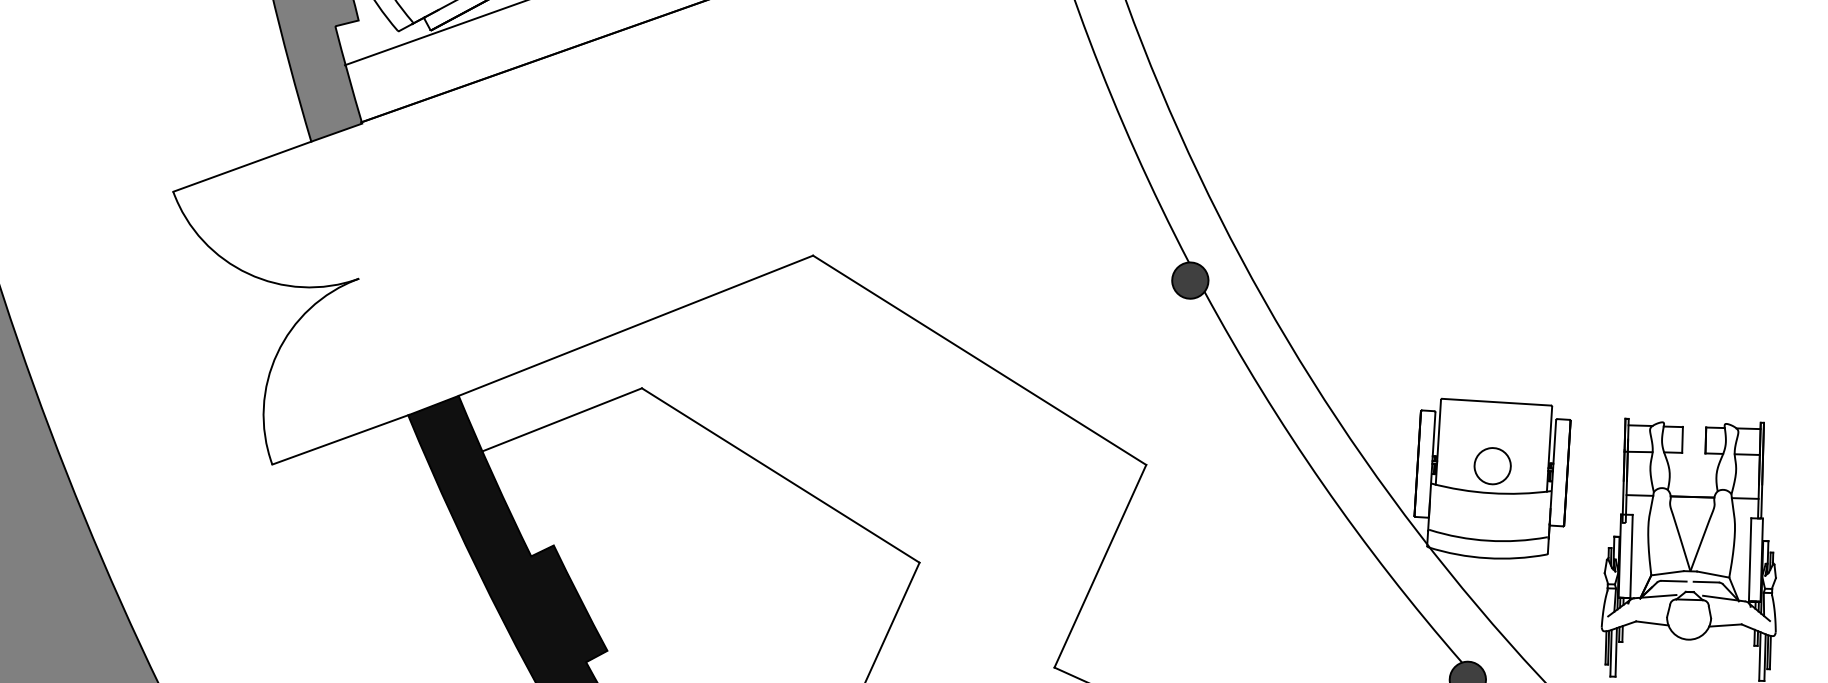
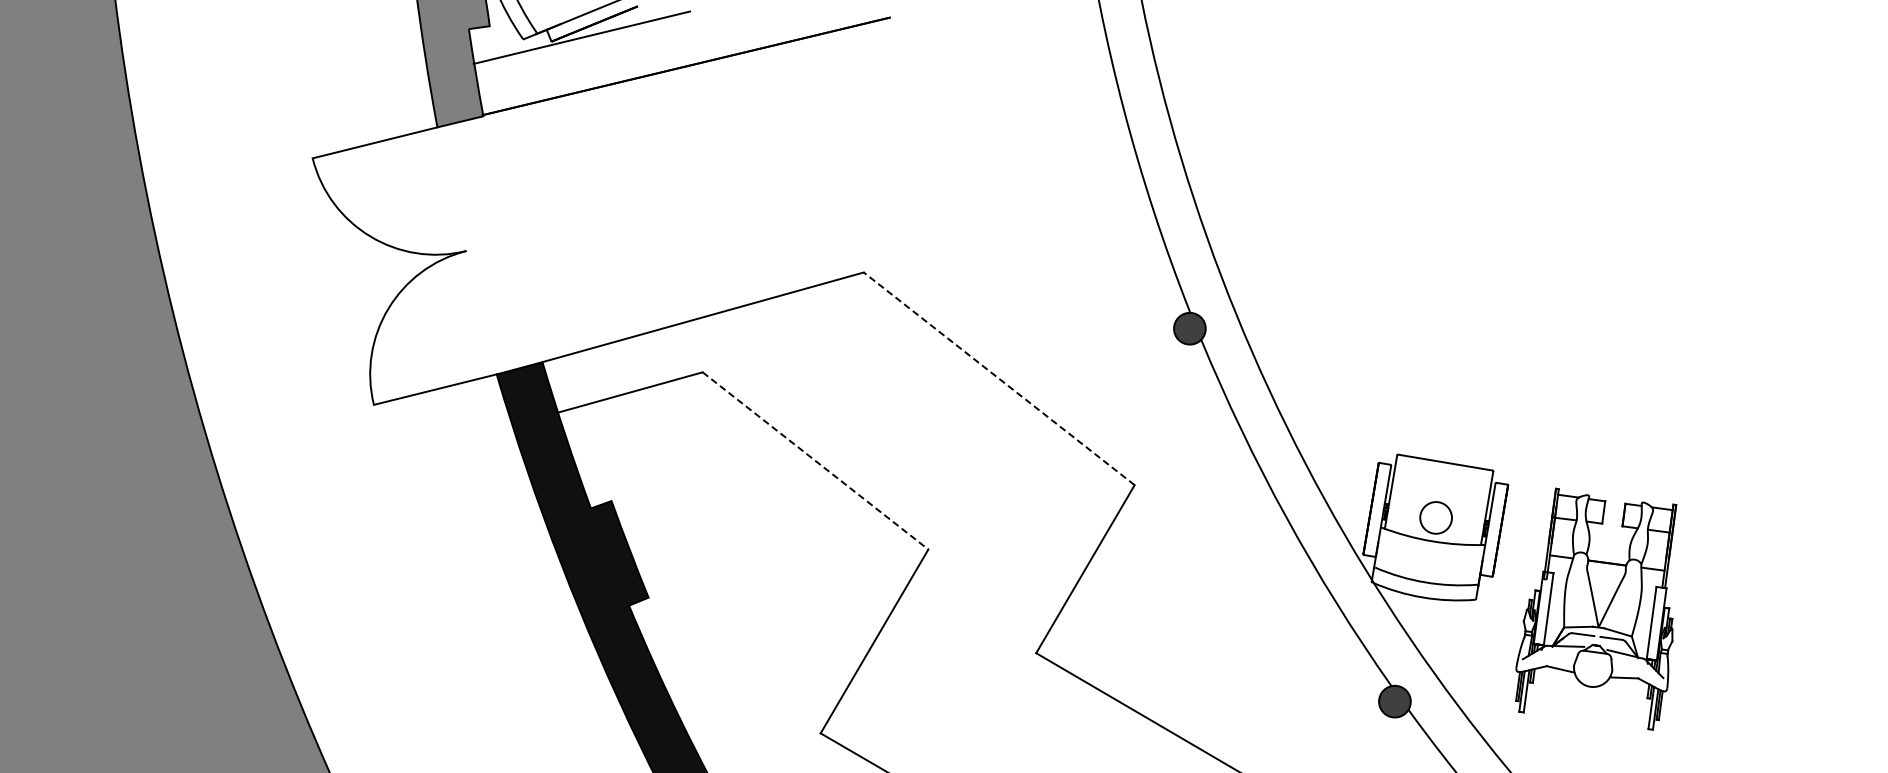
line: (978, 360) -> (998, 378), solid -> dashed
line: (780, 476) -> (815, 461), solid -> dashed

